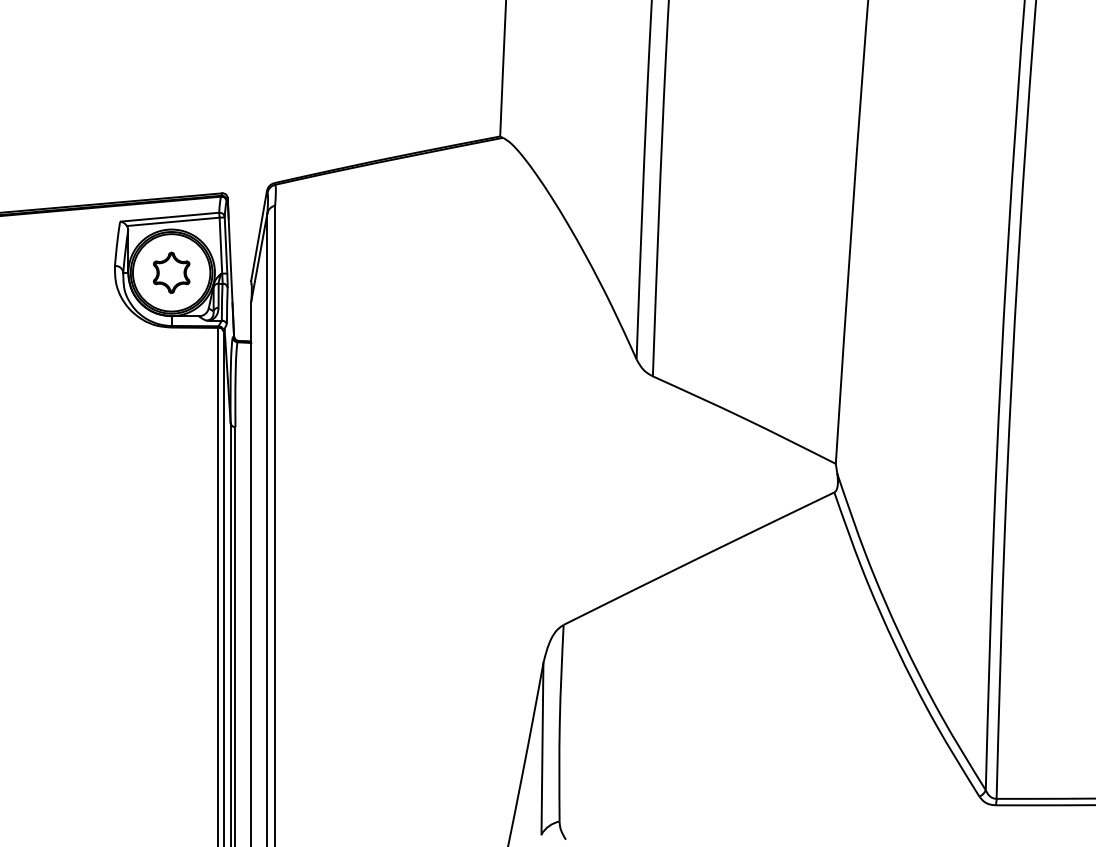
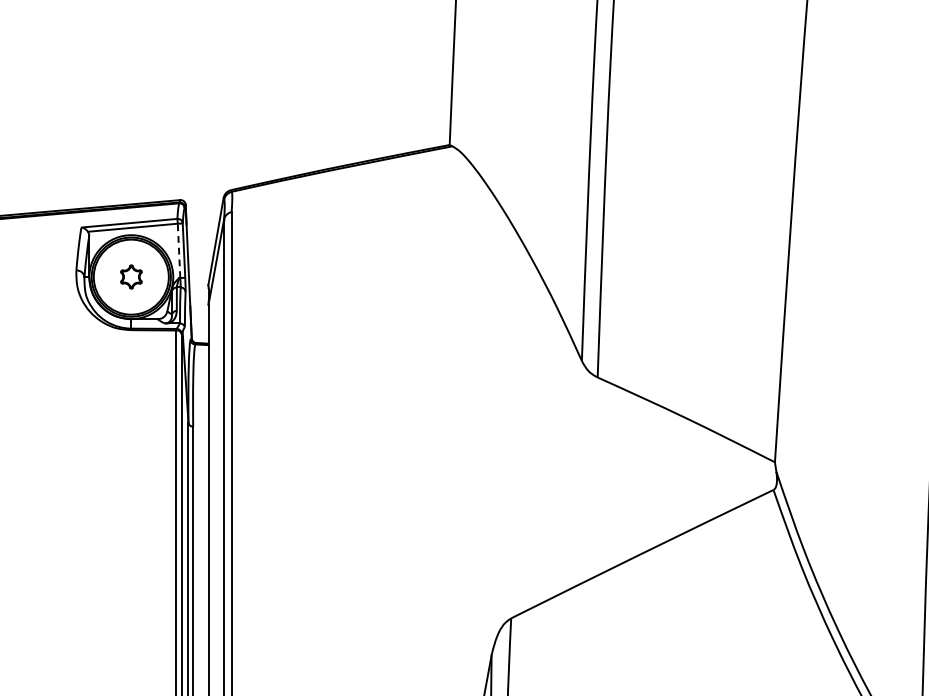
line: (220, 245) -> (178, 250), solid -> dashed
part: (171, 272) -> (131, 276), size x0.6

